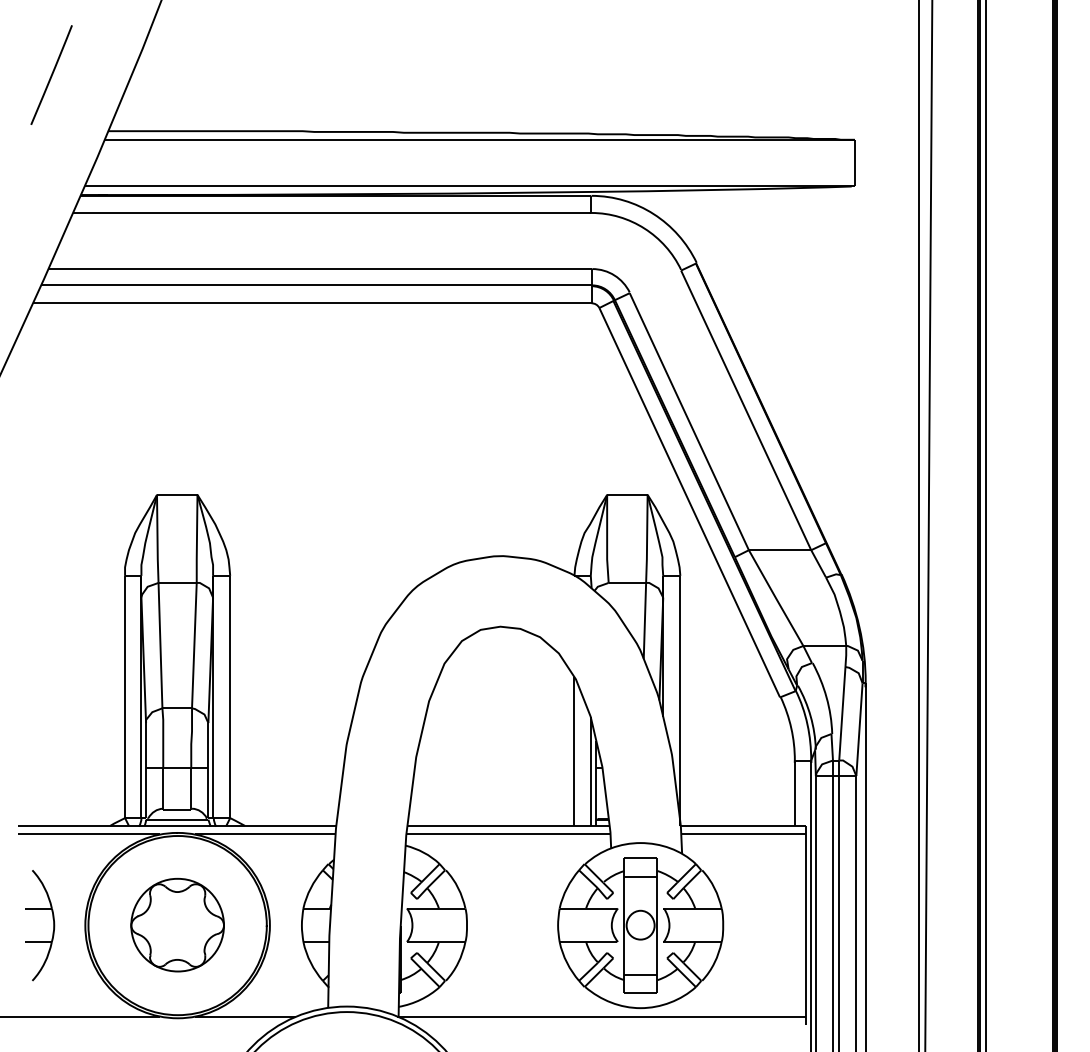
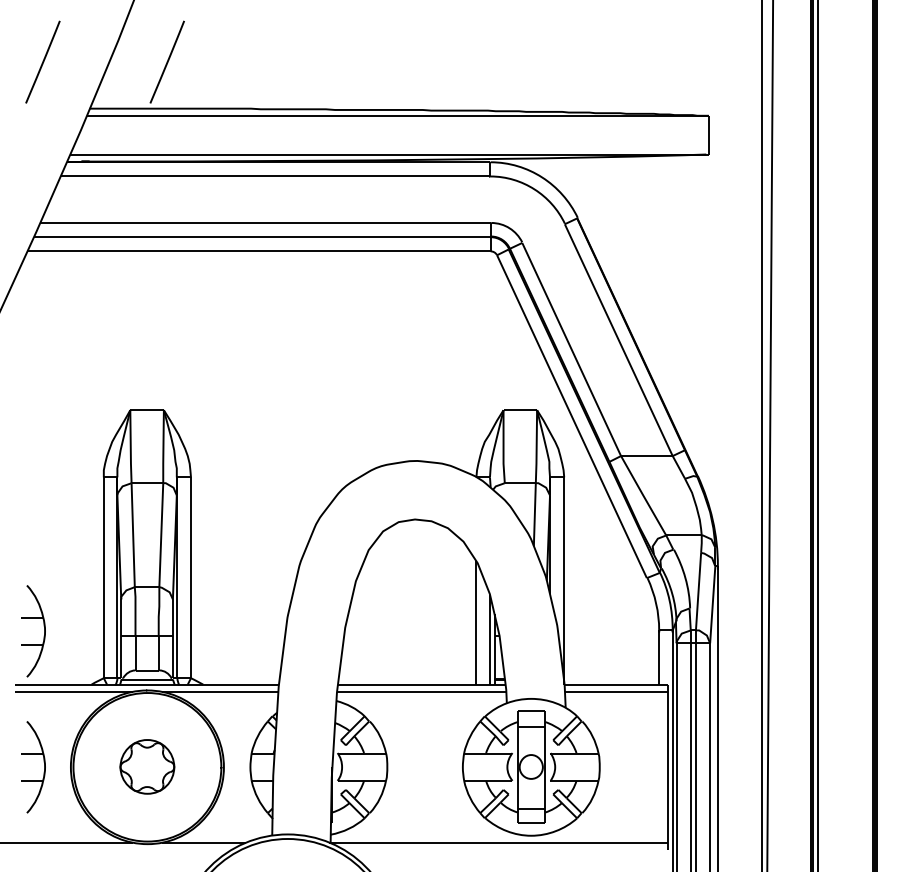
line: (201, 74) -> (167, 61), added
part: (53, 761) -> (44, 631), added
part: (177, 924) -> (147, 766), size x0.7

